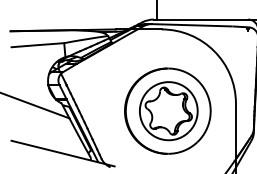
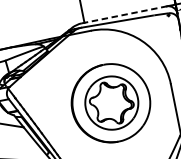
line: (201, 19) -> (124, 14), solid -> dashed

